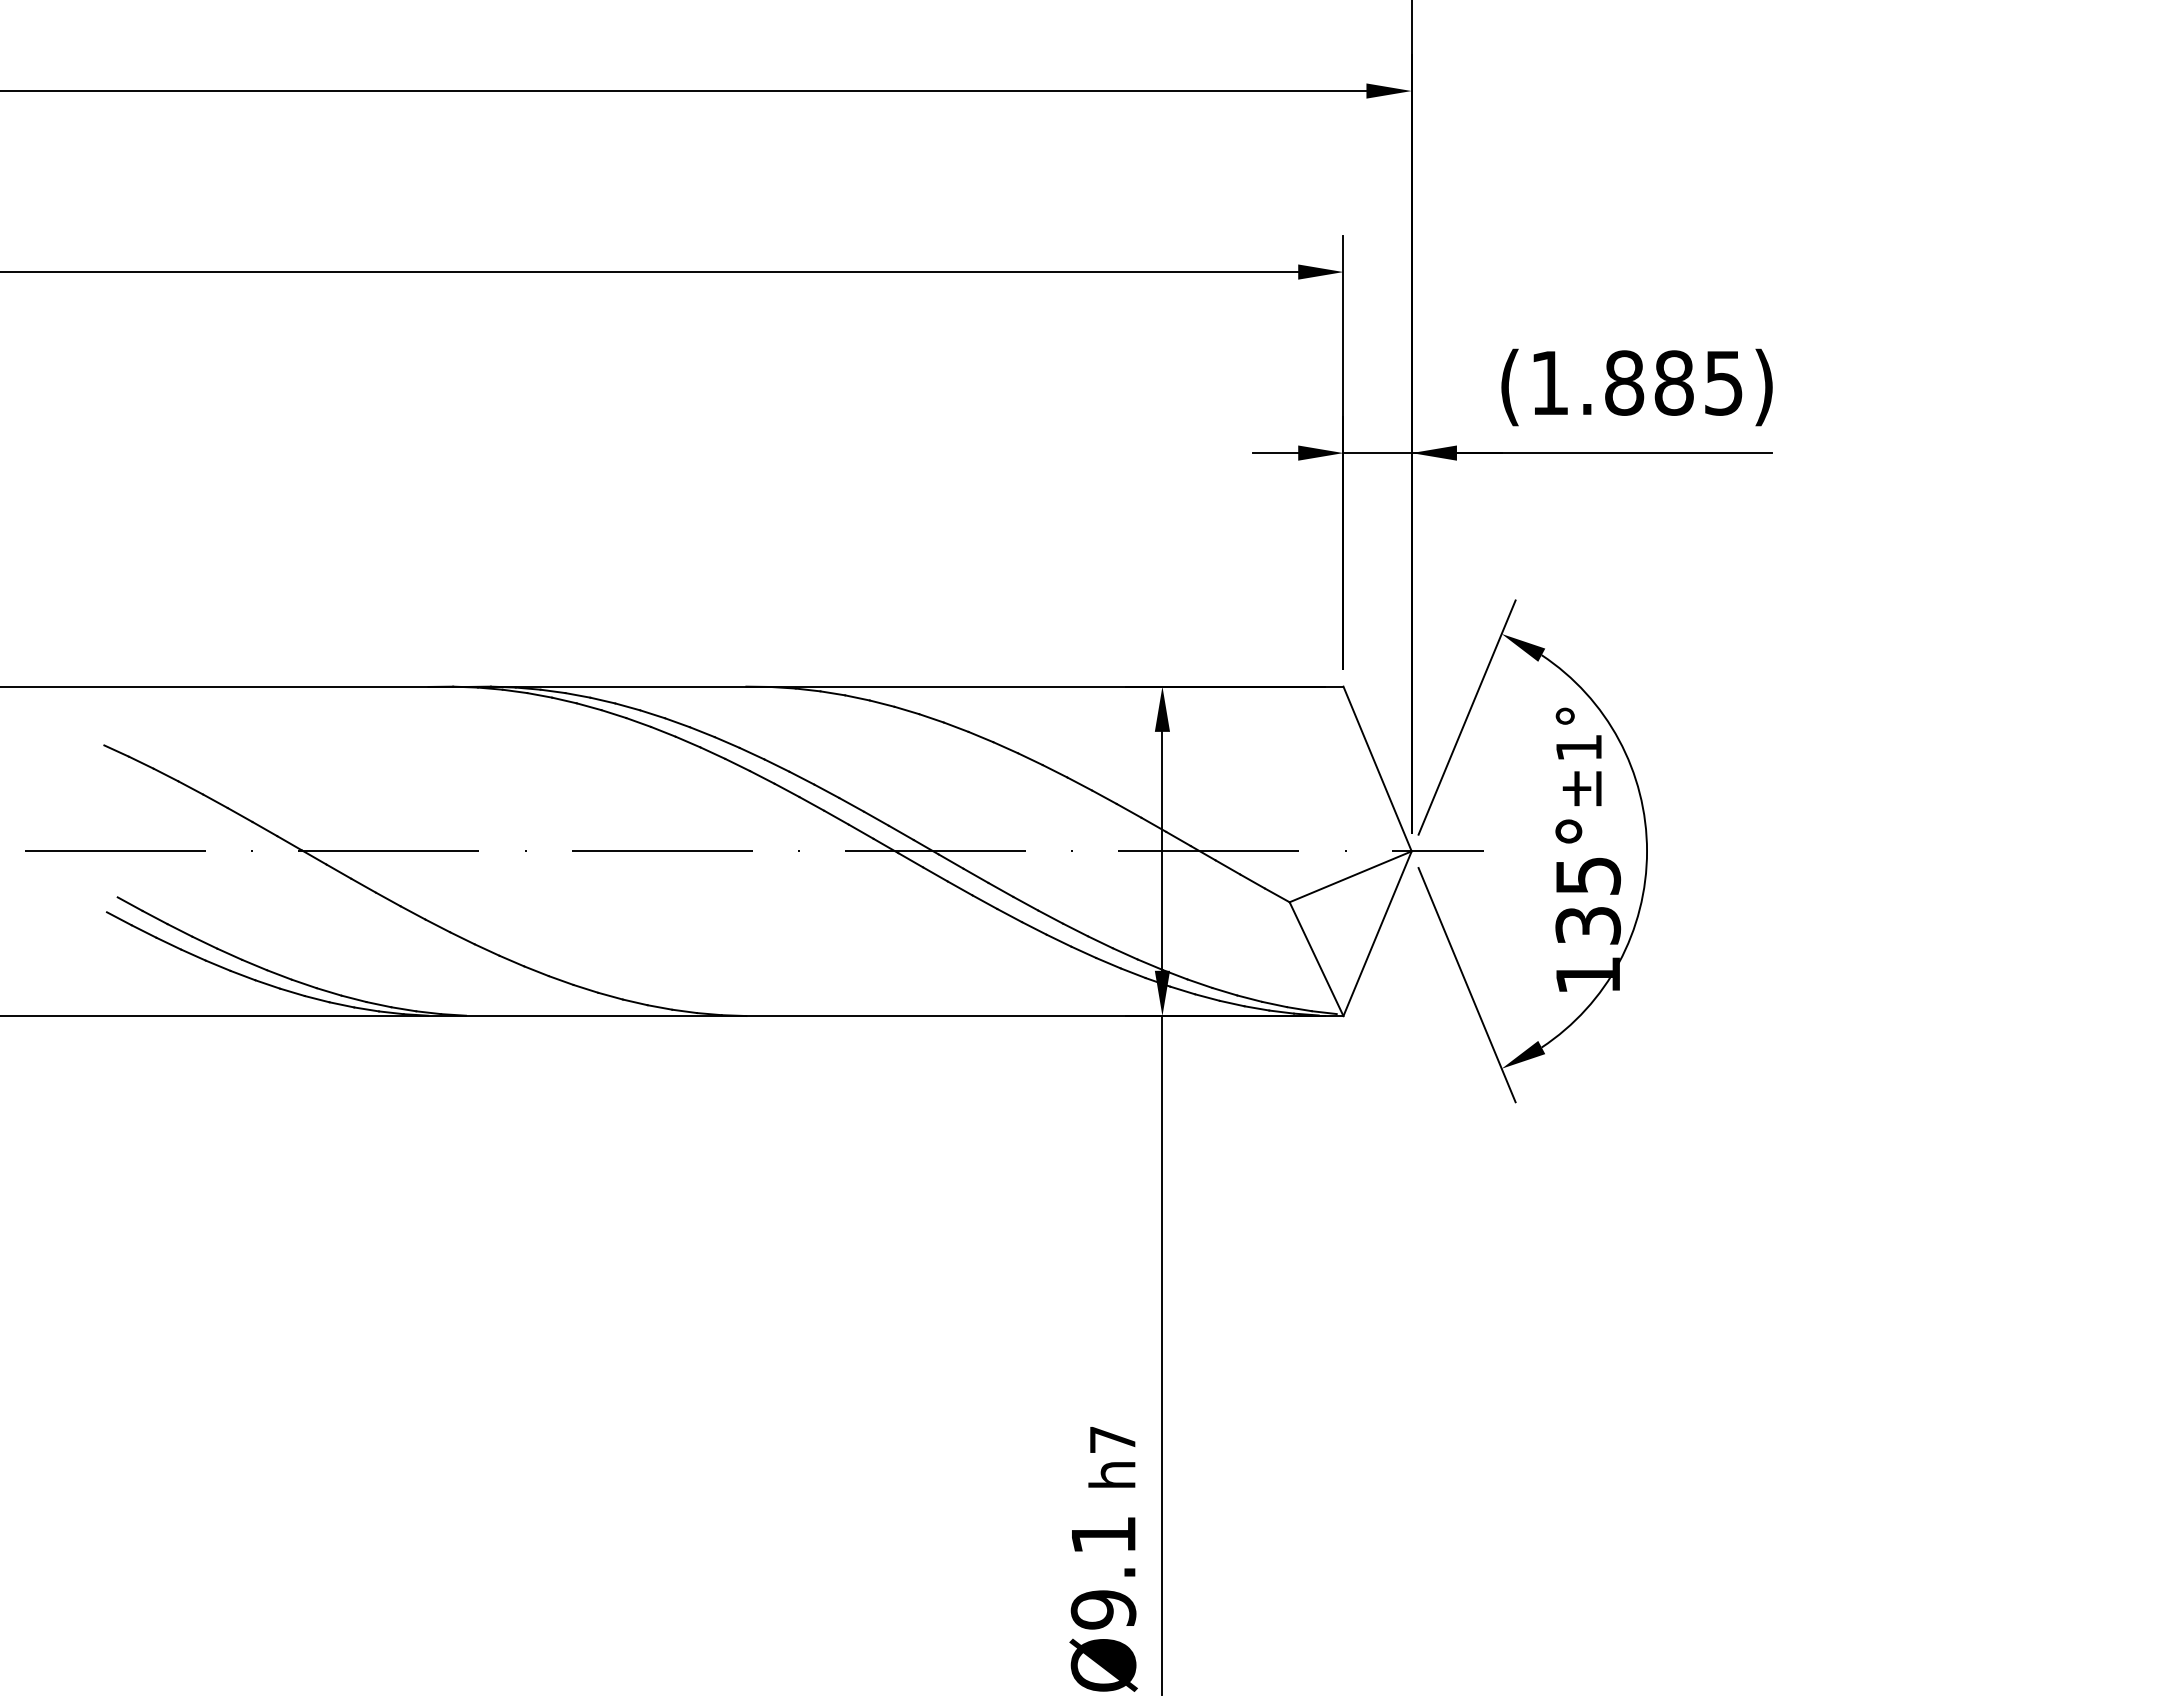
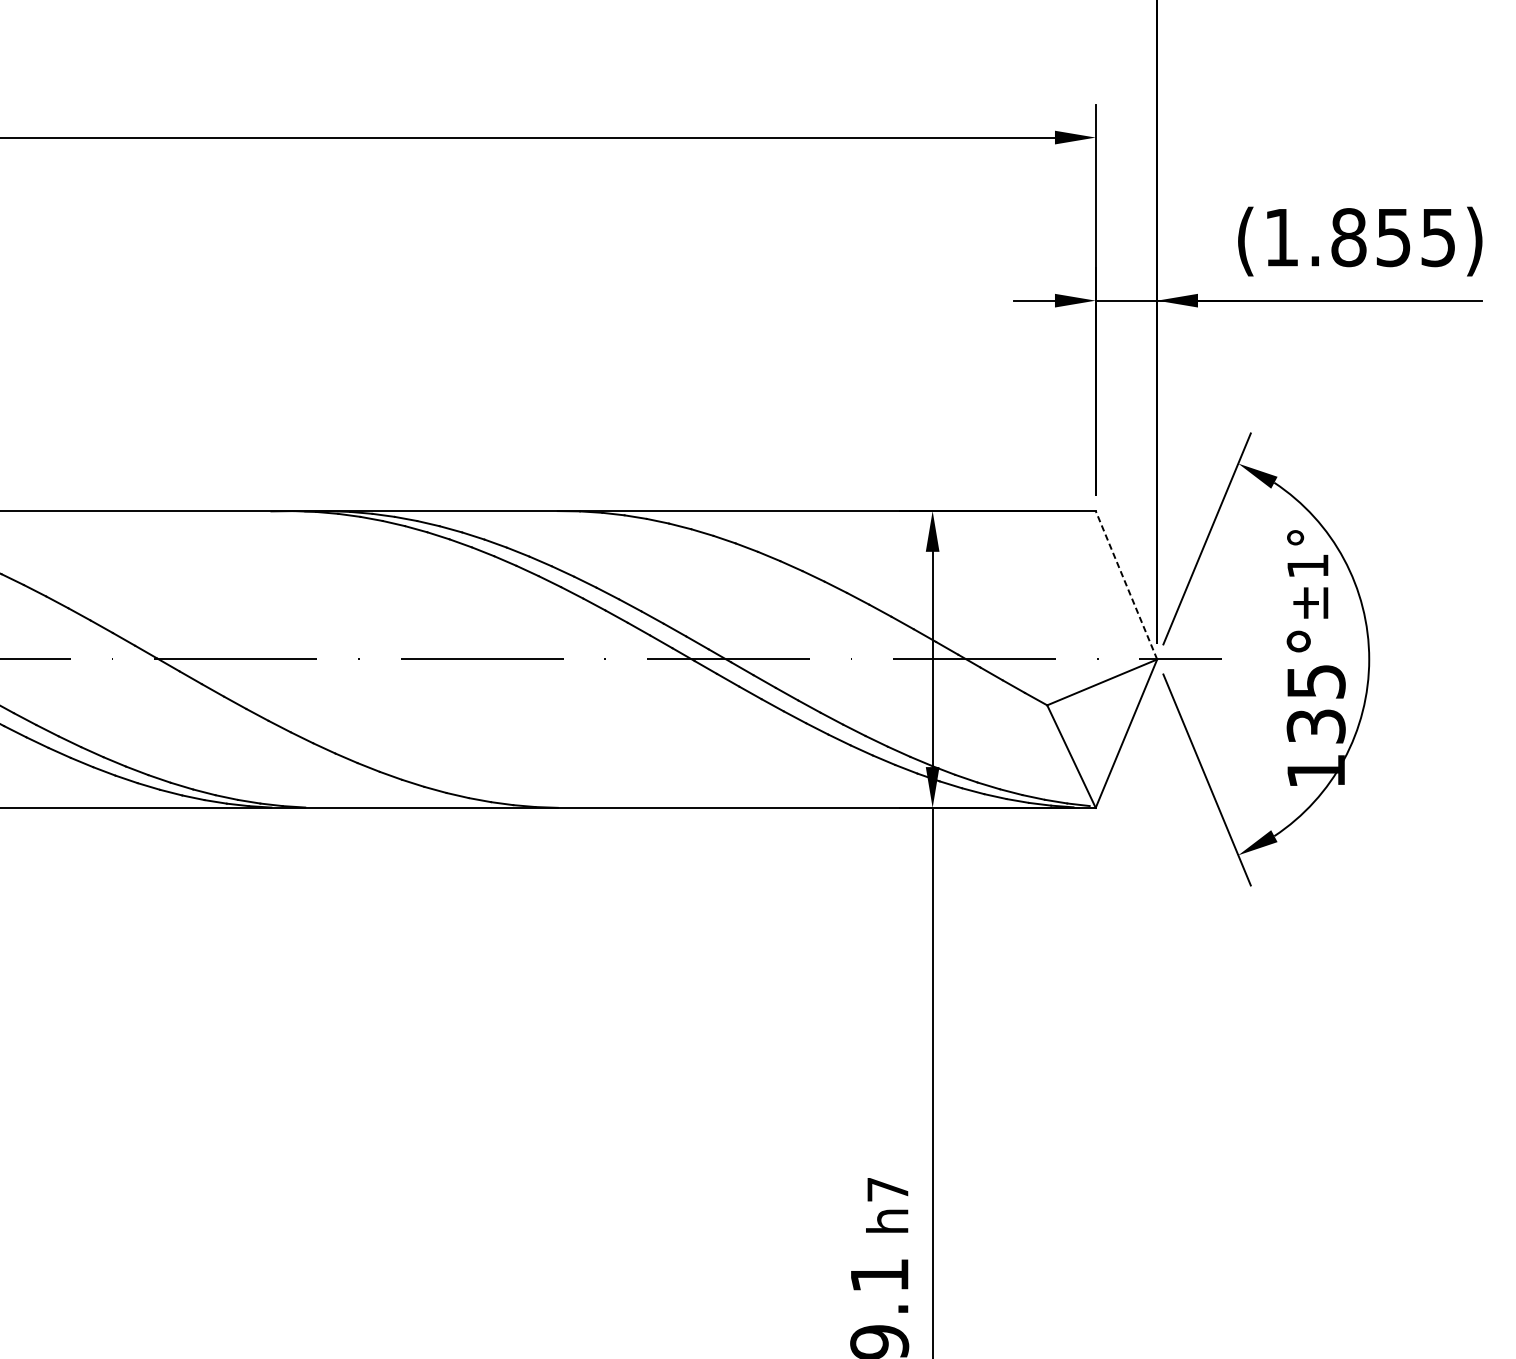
text: (1673, 382) -> (1393, 237), (1.885) -> (1.855)
line: (1377, 768) -> (1126, 584), solid -> dashed

